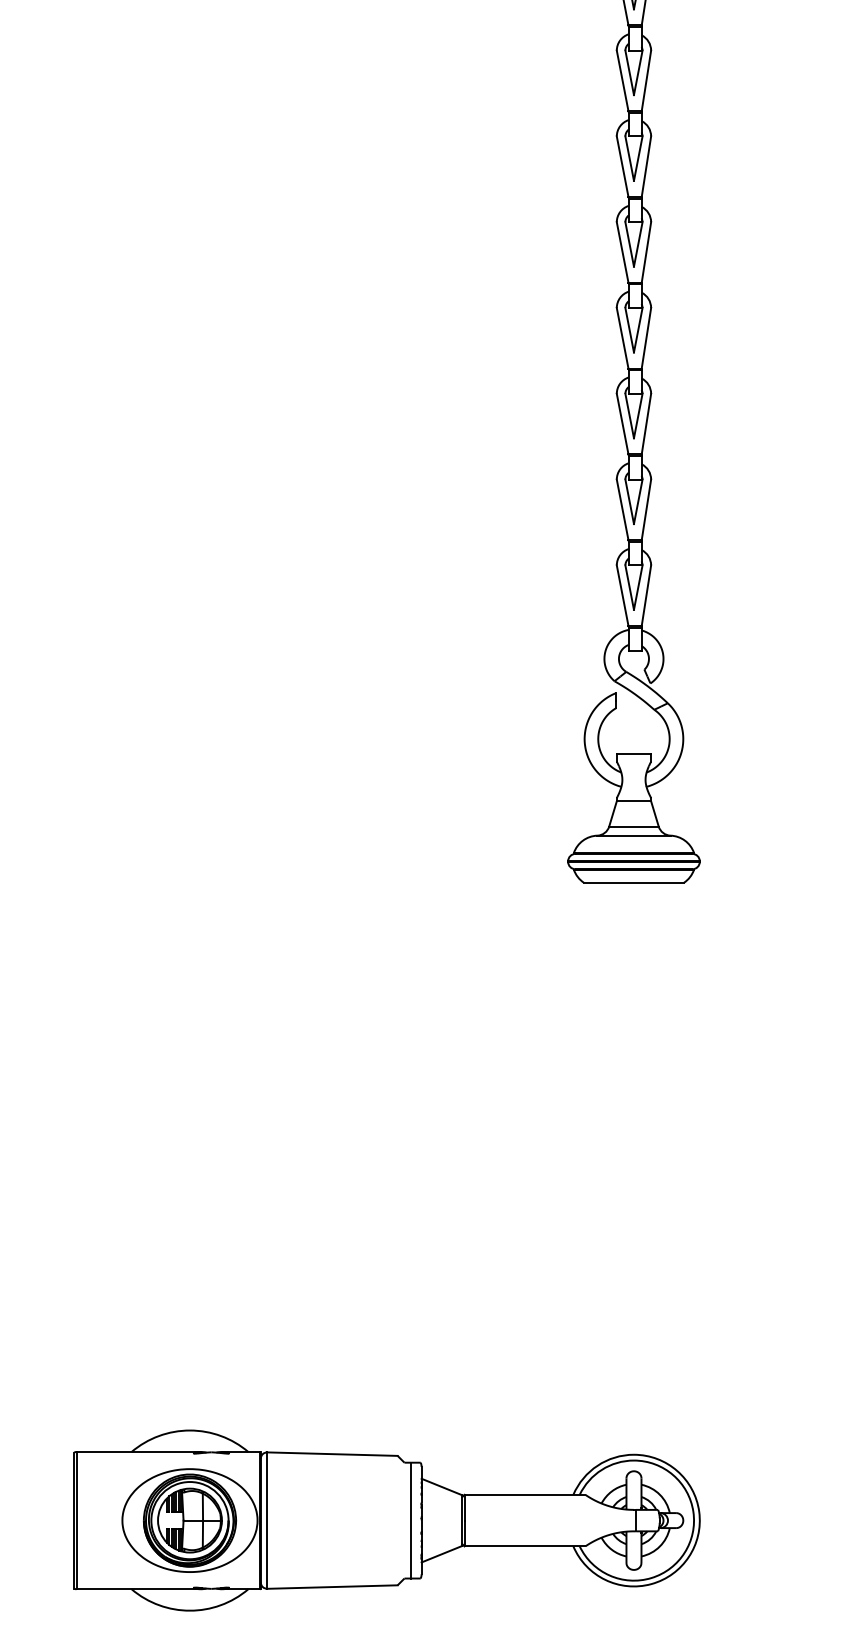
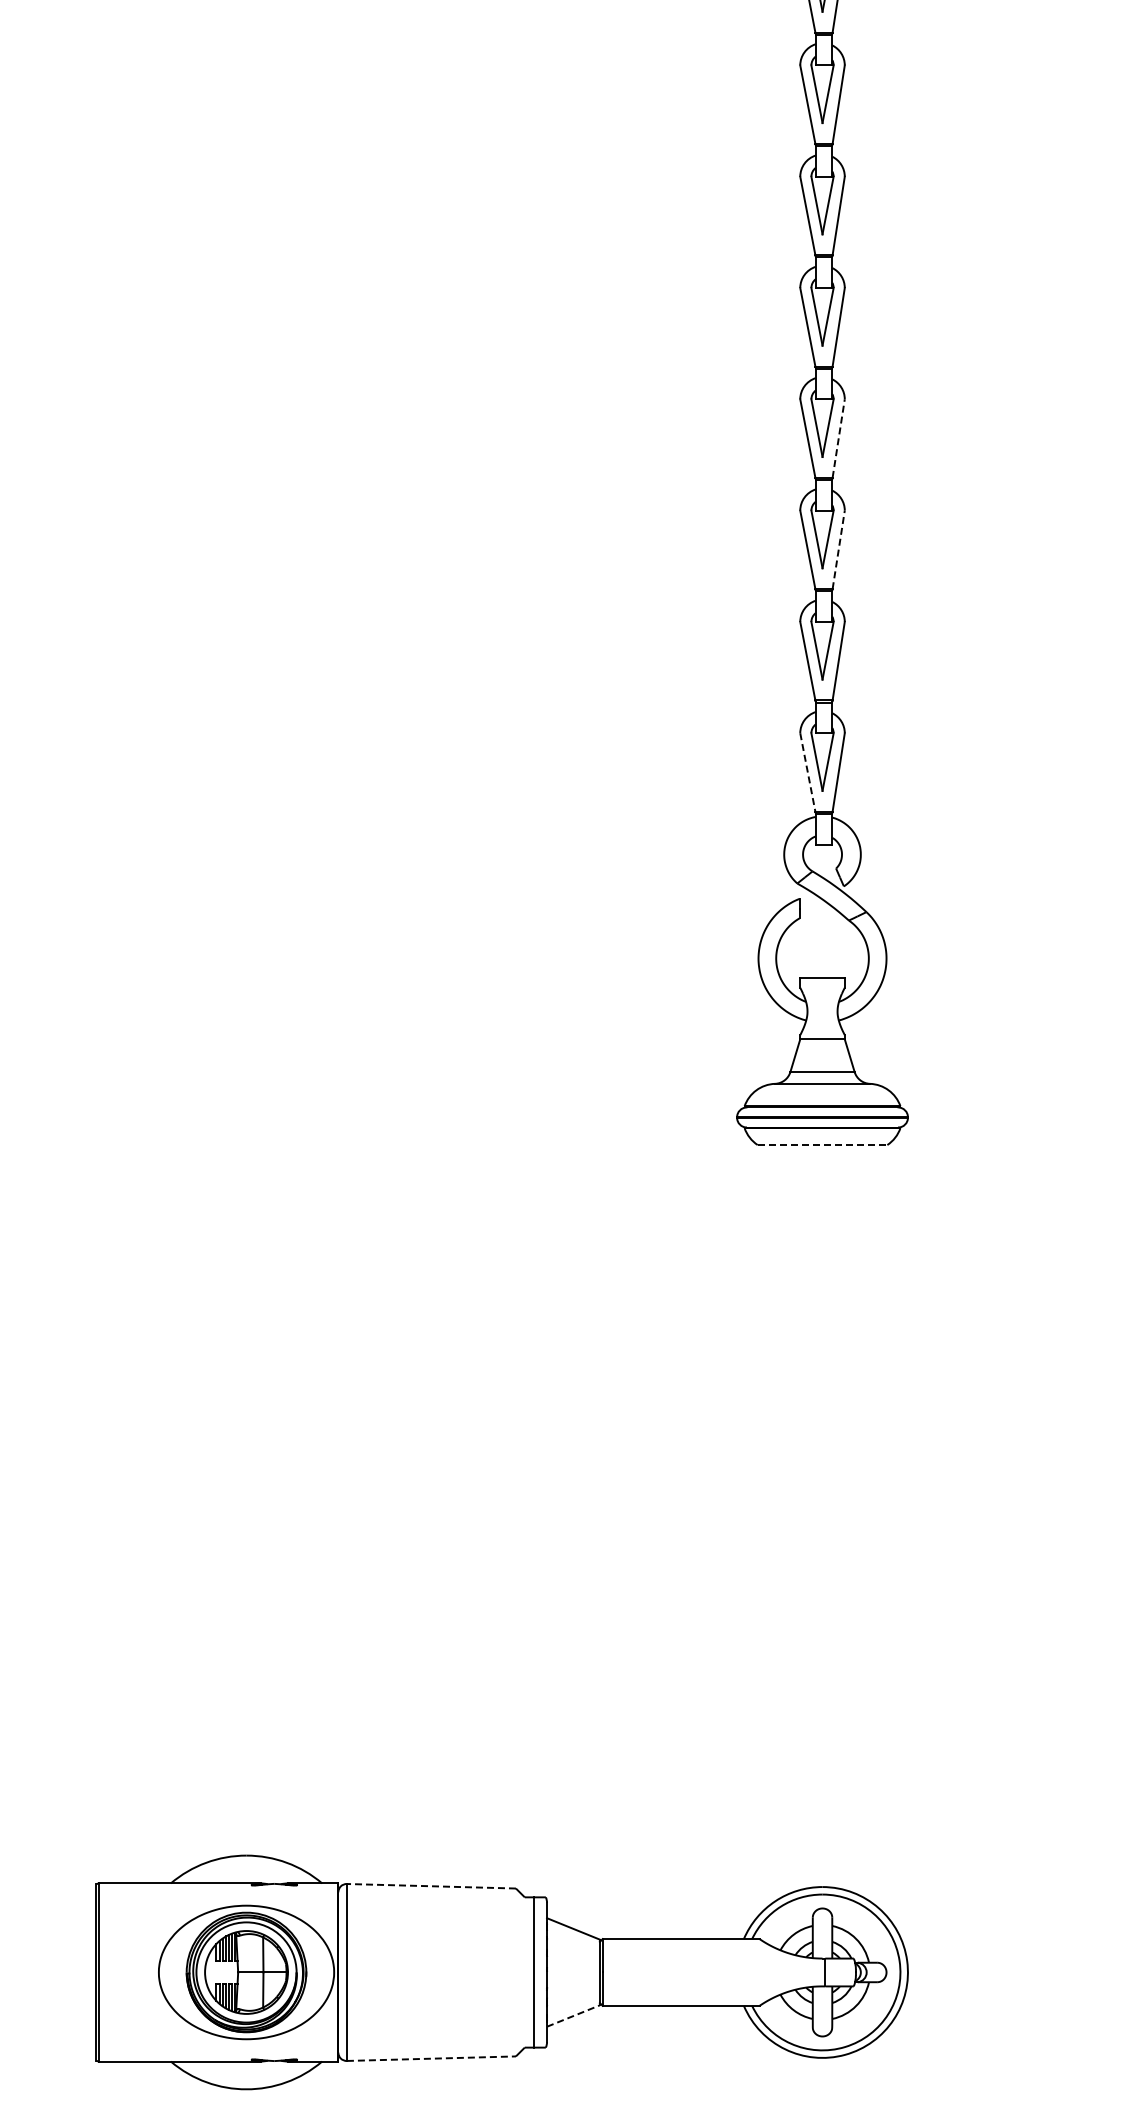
line: (646, 338) -> (838, 438), solid -> dashed
line: (646, 423) -> (838, 549), solid -> dashed
line: (622, 595) -> (807, 772), solid -> dashed
line: (633, 883) -> (822, 1145), solid -> dashed
line: (332, 1454) -> (431, 1886), solid -> dashed
line: (442, 1554) -> (573, 2016), solid -> dashed
line: (332, 1586) -> (431, 2058), solid -> dashed

